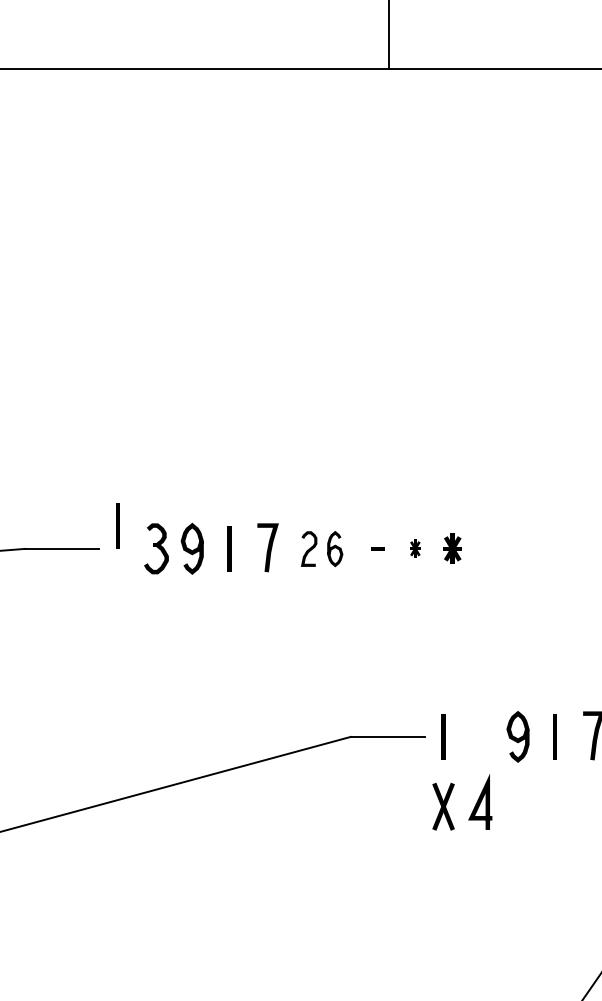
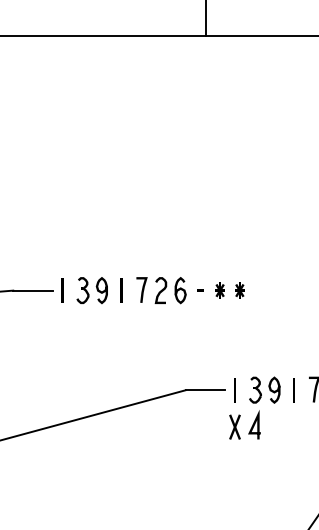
line: (117, 525) -> (62, 290), moved
part: (321, 548) -> (170, 290), size x1.43
part: (414, 548) -> (219, 290), size x1.67
part: (482, 735) -> (255, 389), added

